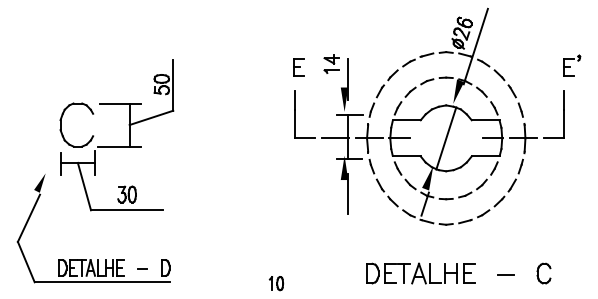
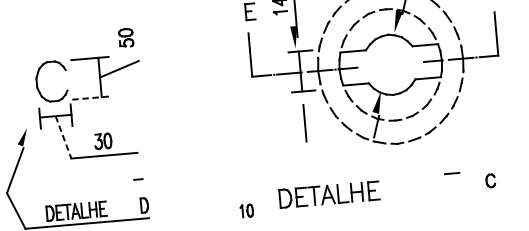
line: (173, 84) -> (136, 36), removed
line: (446, 138) -> (390, 64), removed
line: (119, 146) -> (92, 97), solid -> dashed
fill: (344, 167) -> (299, 99), removed
line: (84, 186) -> (63, 137), solid -> dashed
line: (142, 268) -> (138, 178), moved
part: (420, 273) -> (329, 194), moved
part: (543, 273) -> (490, 180), size x0.7
line: (505, 274) -> (451, 173), moved

